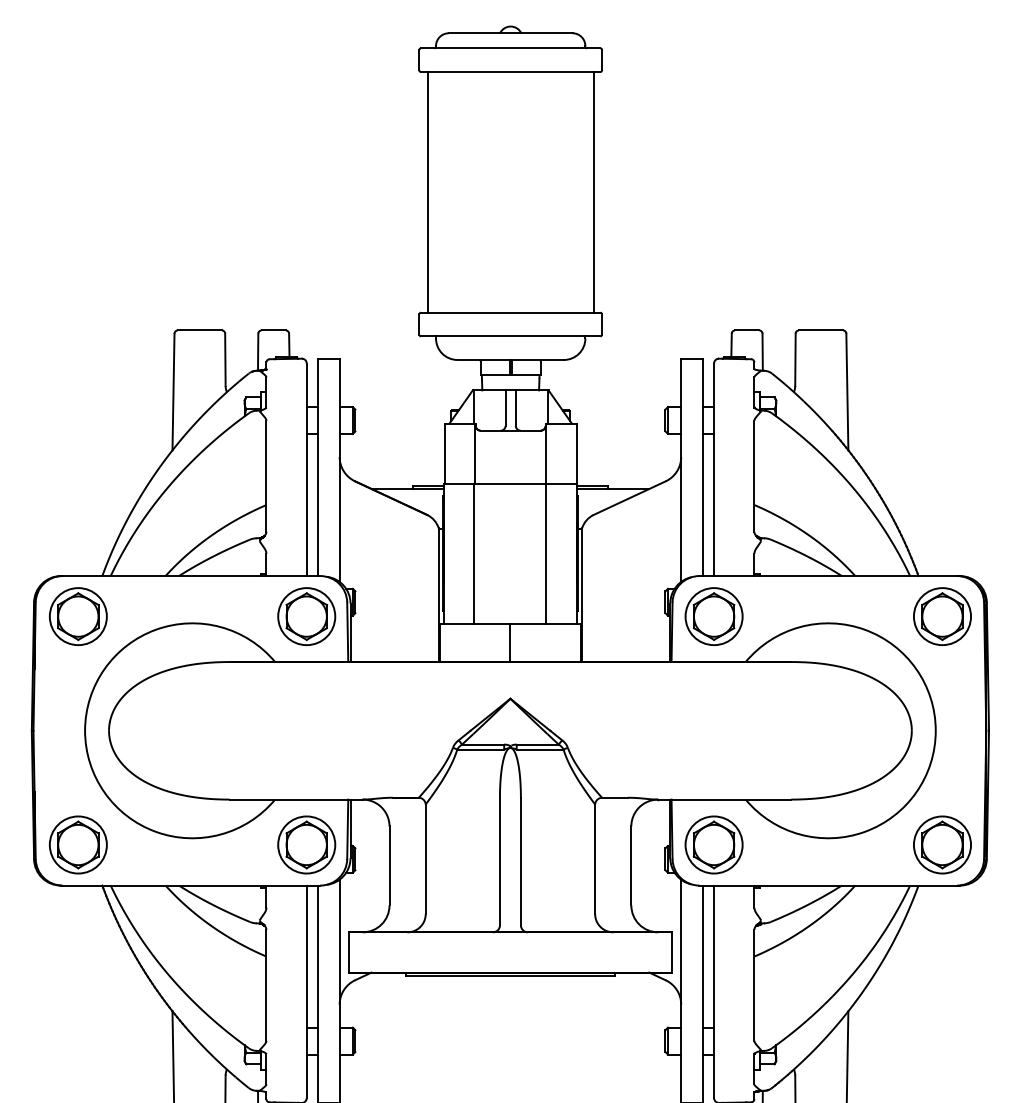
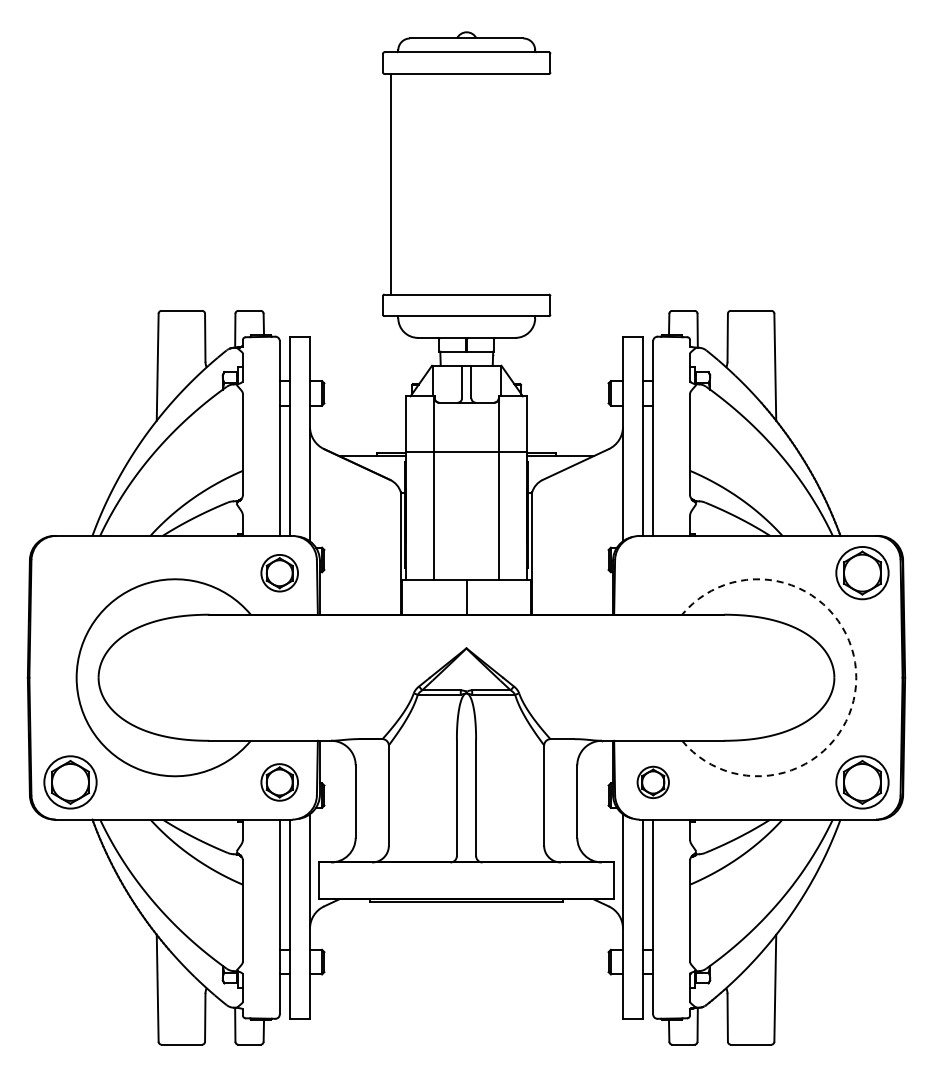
line: (593, 191) -> (542, 183), removed
part: (78, 617) -> (70, 573), removed
part: (306, 617) -> (279, 573), size x0.7
part: (714, 617) -> (653, 573), removed
arc: (935, 730) -> (856, 677), solid -> dashed
part: (306, 845) -> (279, 782), size x0.7
part: (714, 845) -> (653, 782), size x0.6

